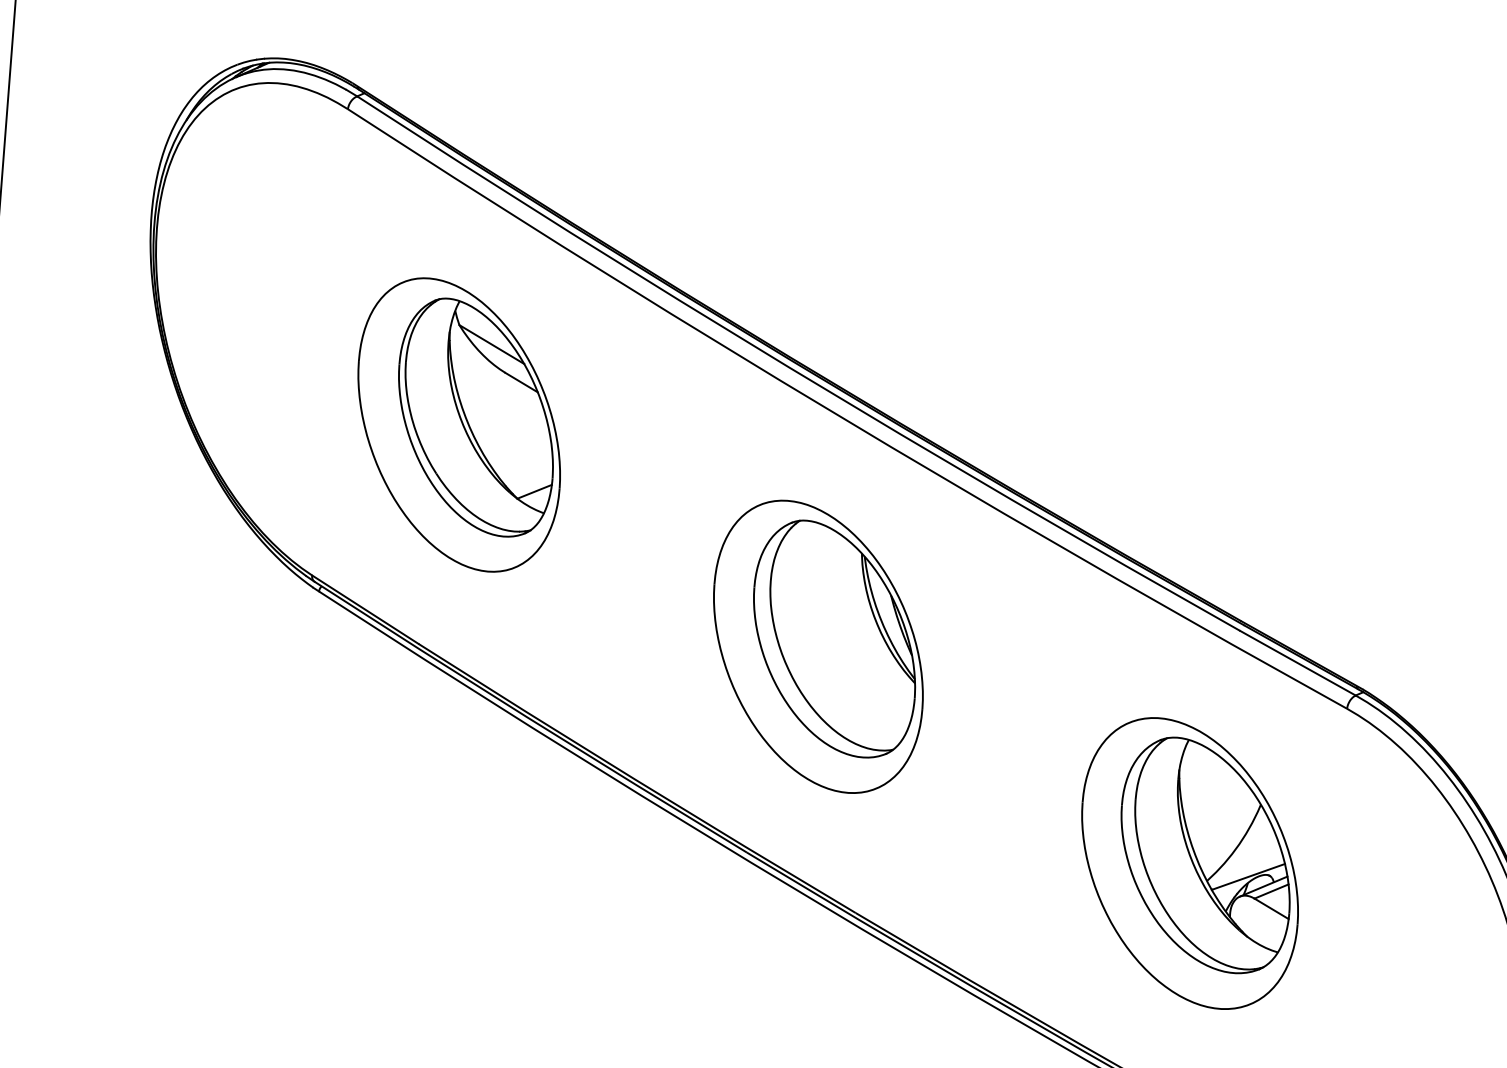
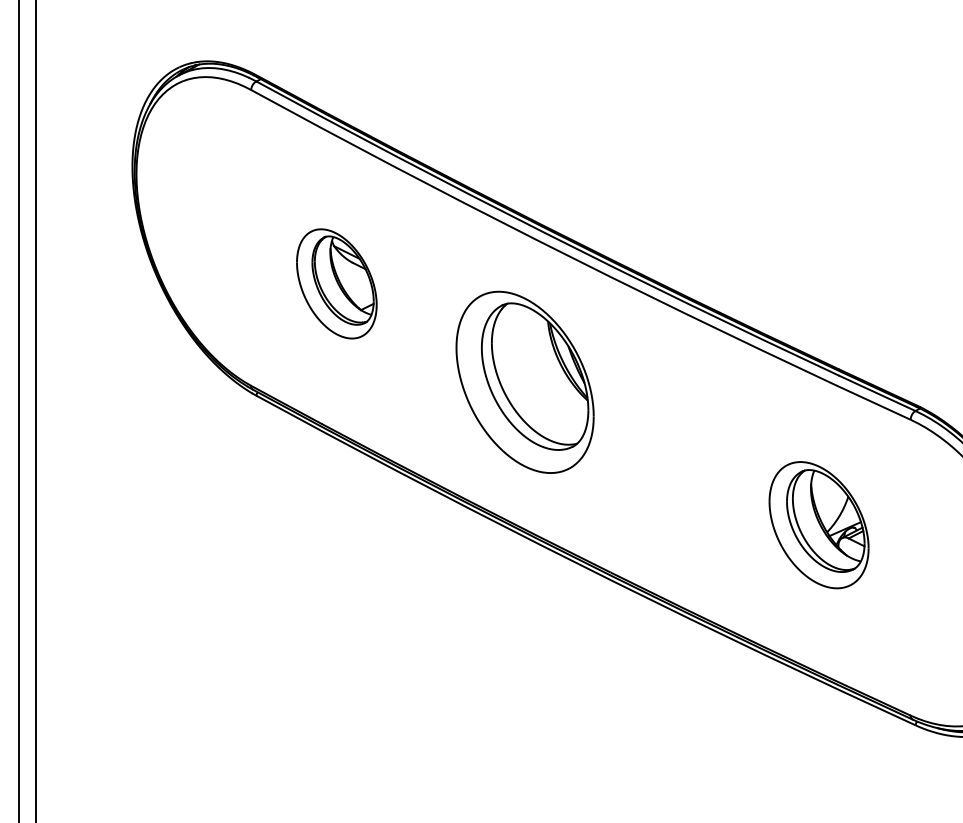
part: (458, 424) -> (336, 283), size x0.6
part: (817, 645) -> (524, 381), moved
part: (1189, 864) -> (818, 525), size x0.7

